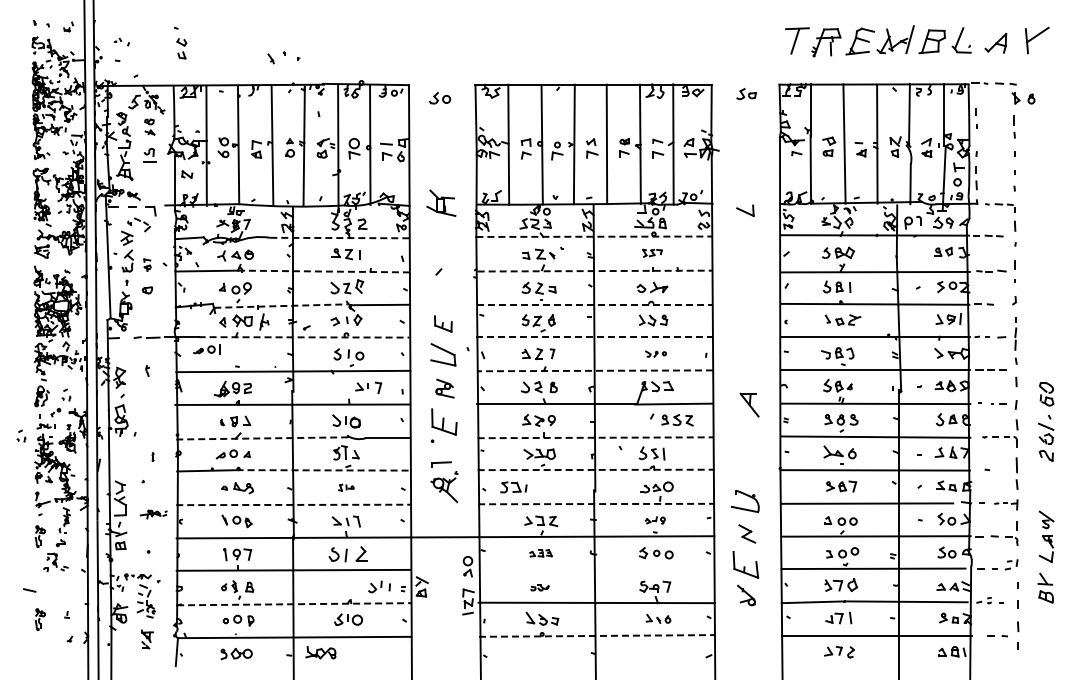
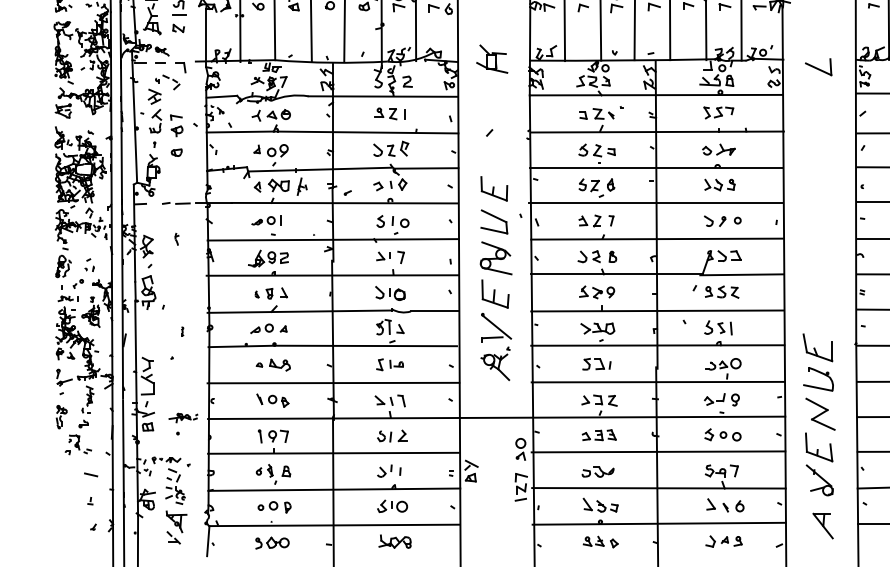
part: (187, 174) -> (178, 28), moved
part: (745, 210) -> (818, 66), size x1.43
line: (594, 236) -> (656, 94), dashed -> solid
line: (339, 238) -> (382, 97), dashed -> solid
part: (652, 253) -> (718, 113), size x1.43
part: (147, 264) -> (176, 124), size x1.67
line: (323, 271) -> (365, 132), dashed -> solid
line: (595, 271) -> (657, 132), dashed -> solid
line: (594, 304) -> (656, 167), dashed -> solid
line: (281, 306) -> (320, 170), dashed -> solid
part: (443, 323) -> (494, 188), size x1.43
line: (304, 337) -> (345, 203), dashed -> solid
line: (594, 337) -> (656, 203), dashed -> solid
part: (206, 349) -> (265, 220), moved
part: (655, 353) -> (722, 220), size x1.67
line: (595, 370) -> (657, 238), dashed -> solid
part: (368, 387) -> (390, 257), moved
part: (444, 388) -> (495, 258), size x1.67
part: (749, 404) -> (823, 525), moved
part: (671, 419) -> (715, 291), moved
part: (21, 435) -> (41, 308), removed
line: (595, 437) -> (657, 310), dashed -> solid
line: (261, 438) -> (299, 311), dashed -> solid
line: (445, 452) -> (496, 326), added
line: (595, 469) -> (657, 345), dashed -> solid
line: (323, 470) -> (365, 346), dashed -> solid
part: (744, 471) -> (817, 347), added
part: (346, 487) -> (390, 364), size x1.67
part: (513, 487) -> (596, 364), moved
line: (293, 504) -> (333, 382), dashed -> solid
line: (596, 504) -> (658, 382), dashed -> solid
part: (153, 514) -> (183, 418), moved
part: (655, 520) -> (722, 399), size x1.67
part: (747, 533) -> (820, 413), size x1.67
part: (540, 552) -> (598, 434), size x1.43
part: (348, 554) -> (392, 436), size x0.71
line: (596, 568) -> (658, 451), added
part: (379, 586) -> (389, 470), moved
part: (539, 587) -> (597, 471), size x1.67
line: (29, 590) -> (90, 474), moved
part: (746, 595) -> (819, 480), size x1.43
line: (294, 604) -> (334, 489), dashed -> solid
part: (658, 618) -> (725, 505), size x1.43
part: (39, 619) -> (60, 506), removed
line: (596, 635) -> (658, 523), dashed -> solid
part: (147, 639) -> (176, 527), size x1.67
part: (320, 652) -> (394, 541), moved
part: (542, 652) -> (600, 541), added
part: (656, 652) -> (723, 541), added

